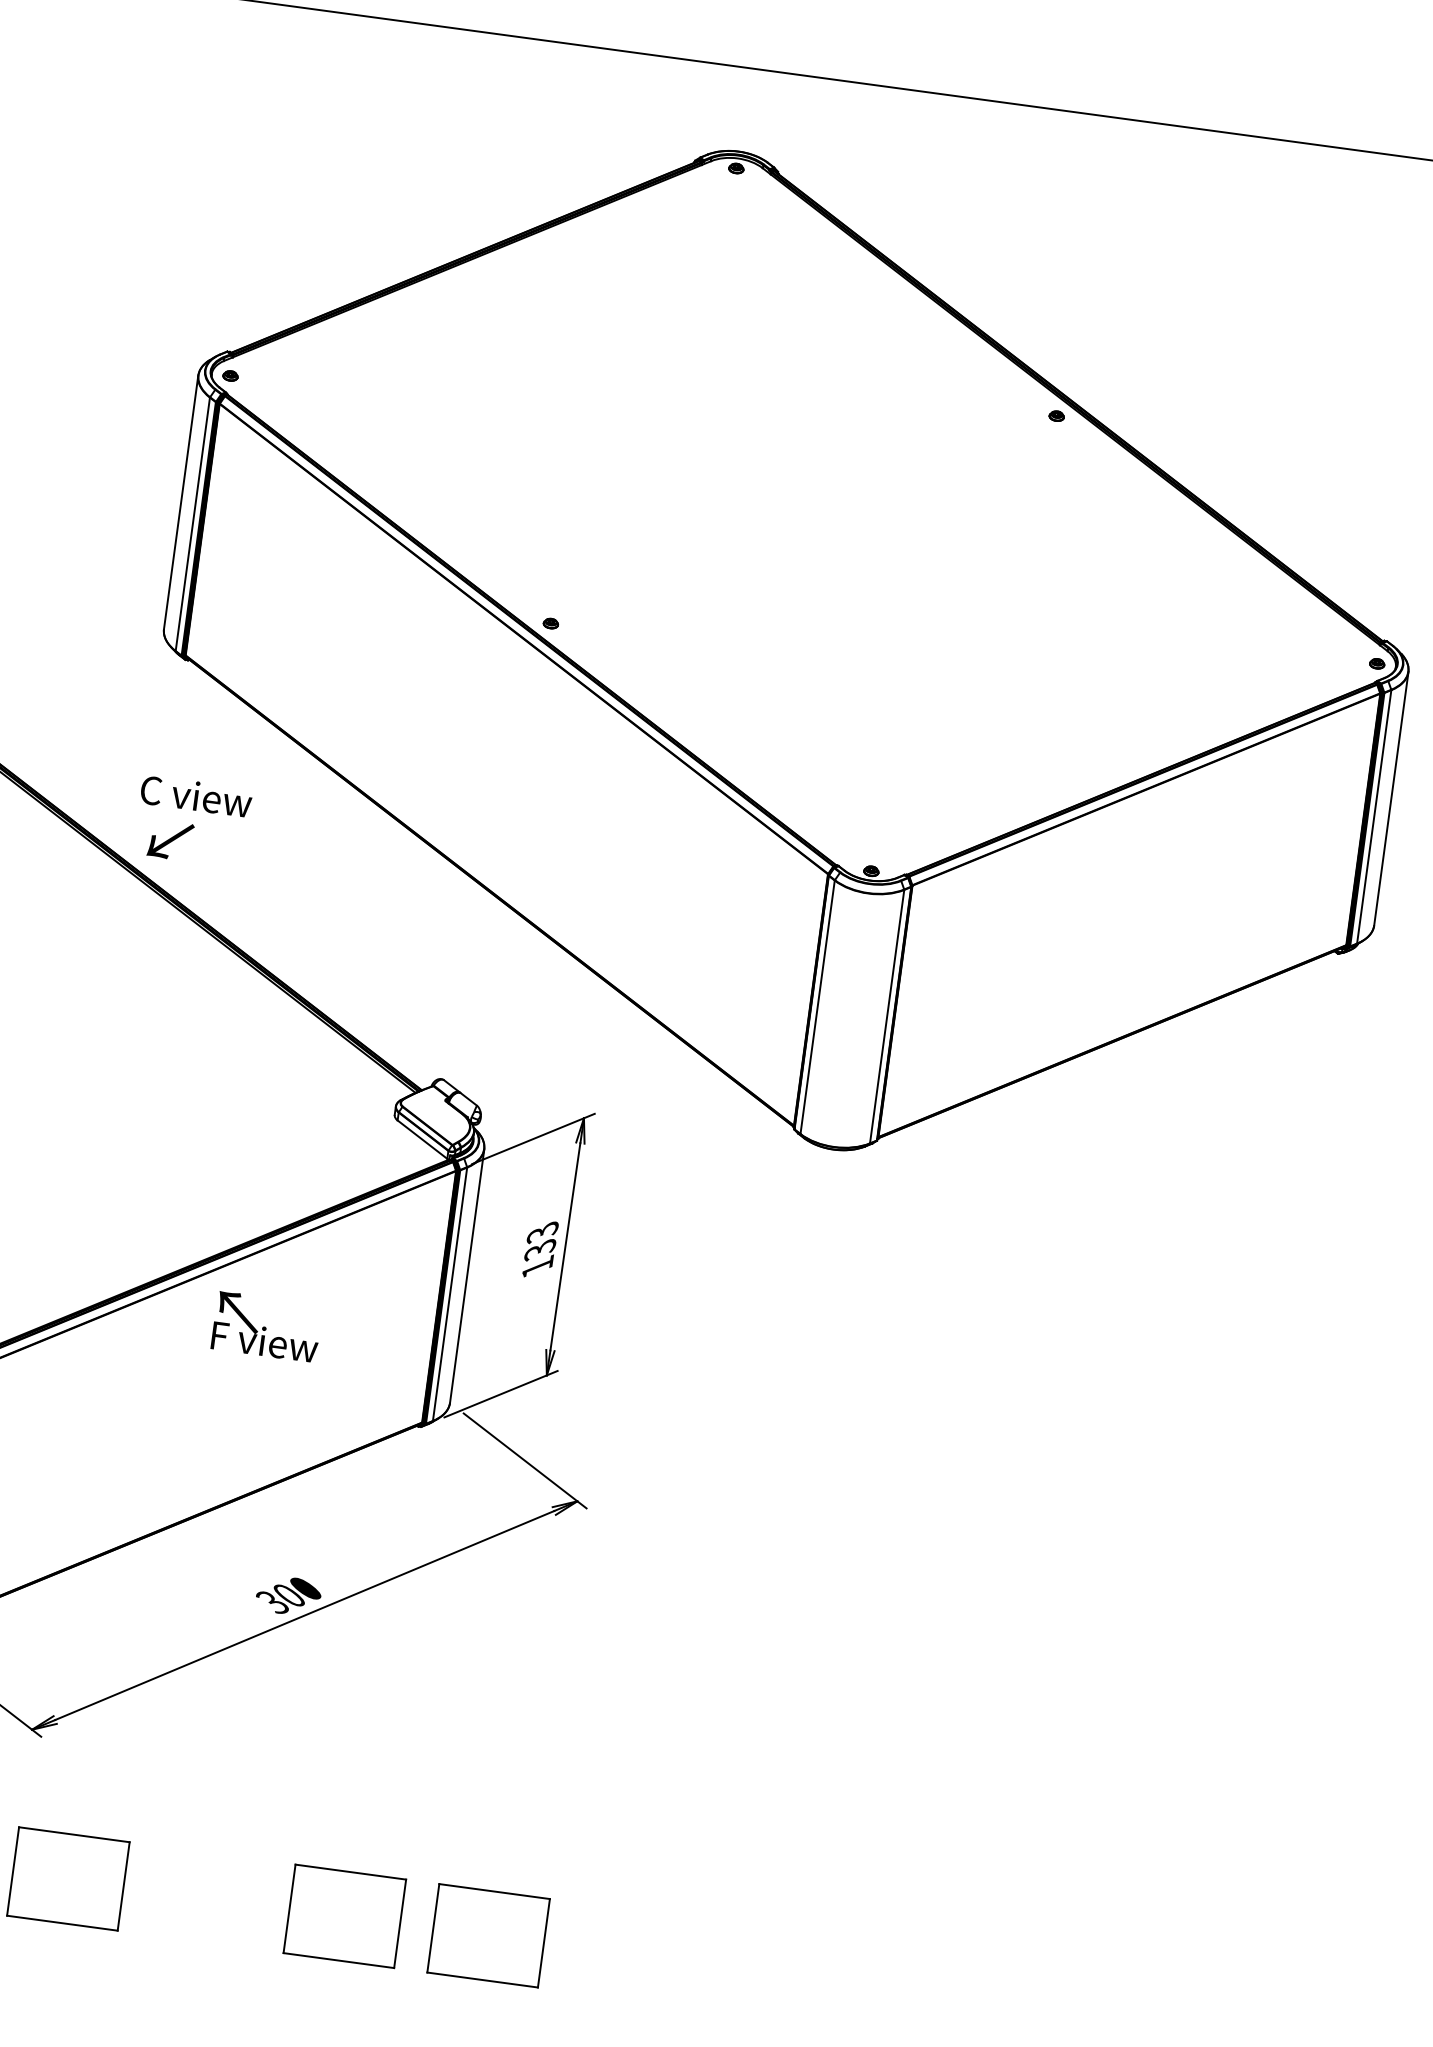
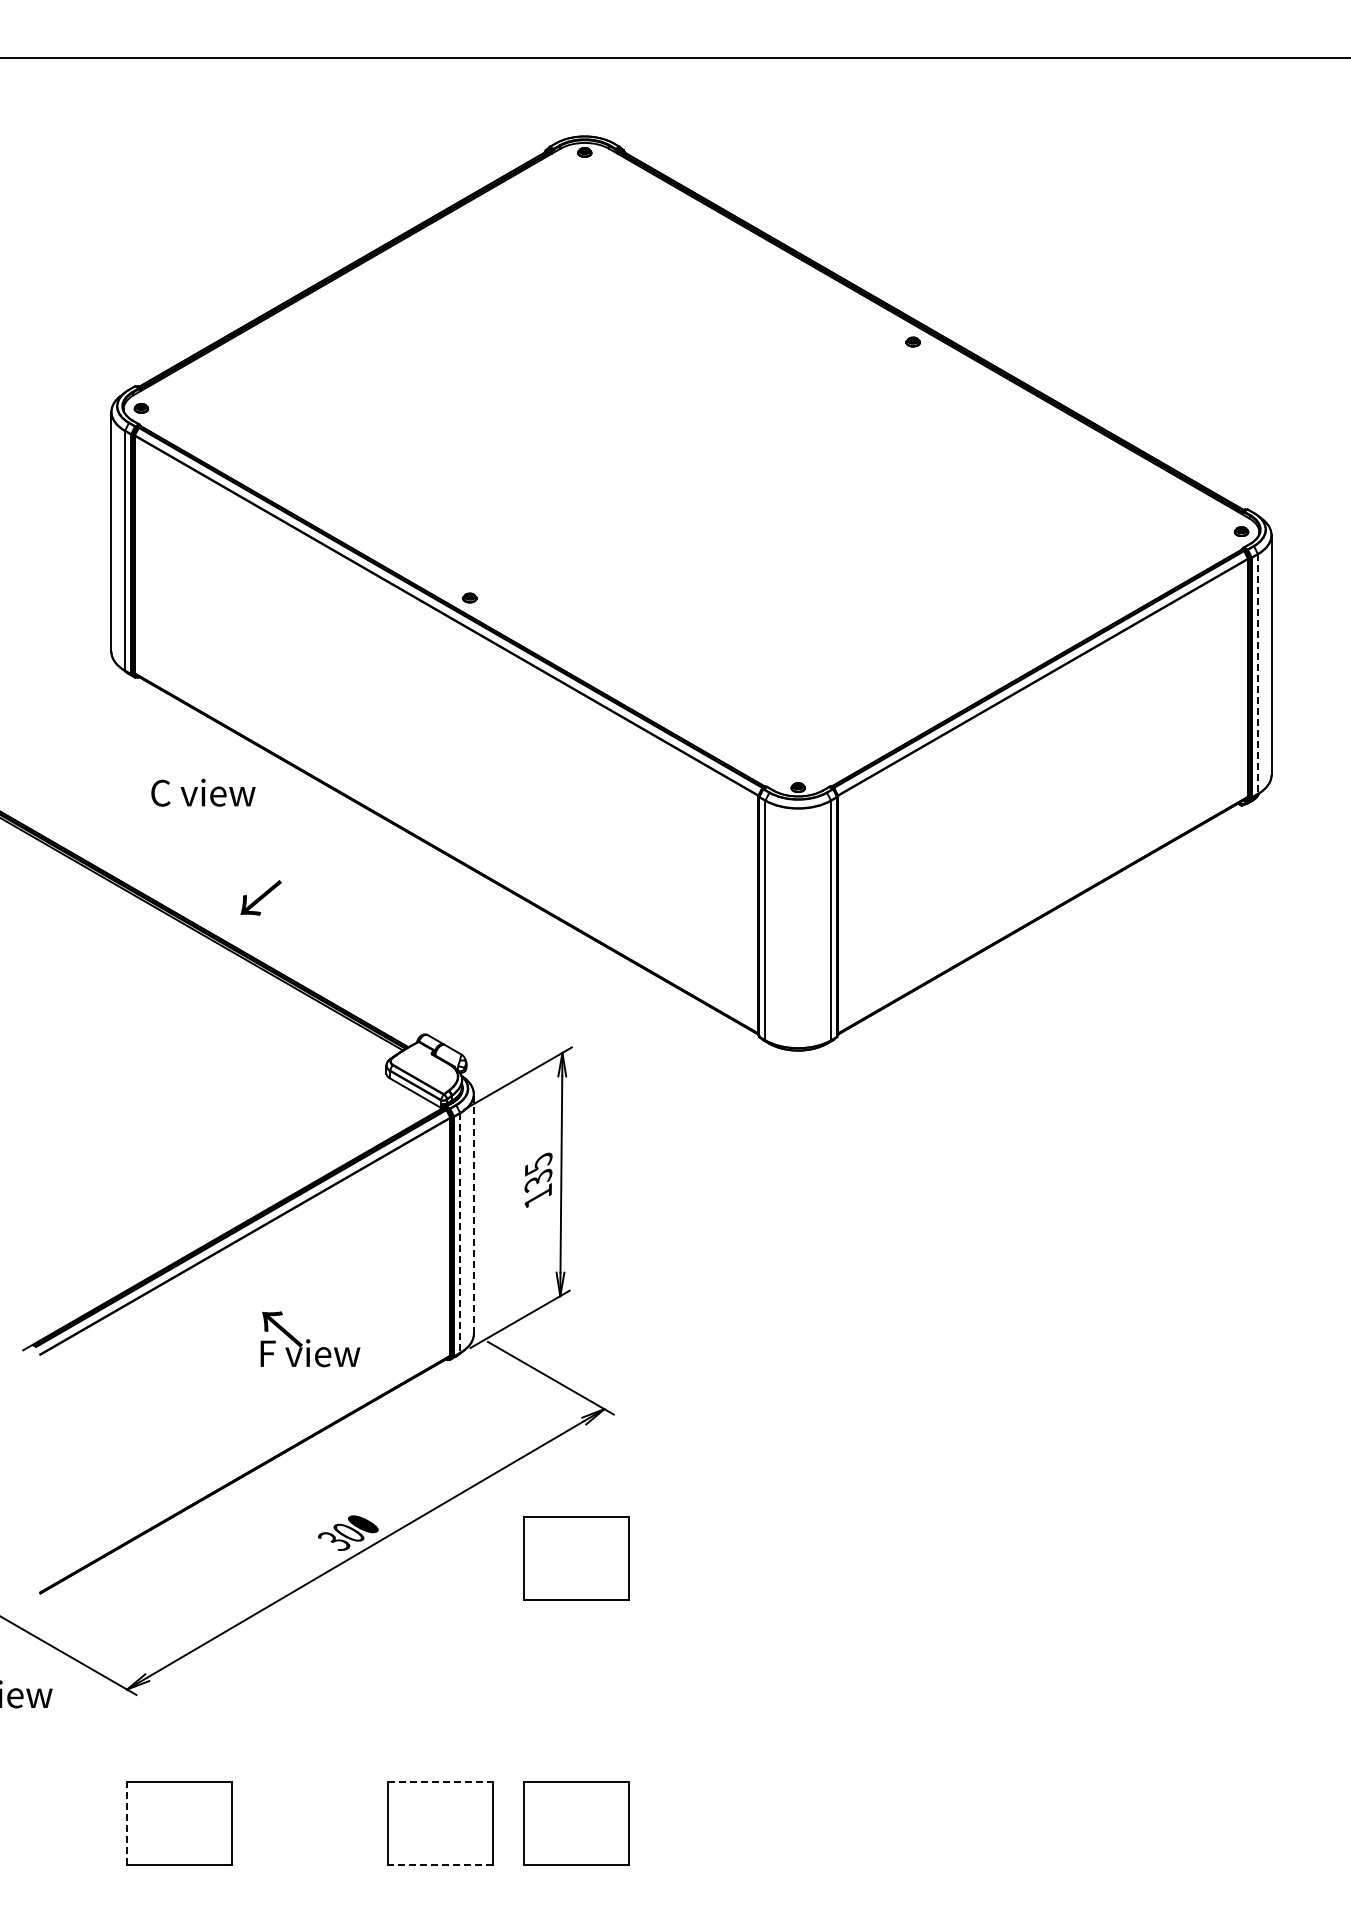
text: (196, 796) -> (203, 792), moved
line: (1374, 817) -> (1258, 674), solid -> dashed
text: (170, 839) -> (260, 897), moved
text: (542, 1232) -> (538, 1164), 133 -> 135
line: (466, 1276) -> (473, 1214), solid -> dashed
line: (450, 1294) -> (460, 1233), solid -> dashed
text: (266, 1327) -> (310, 1339), moved
part: (526, 1655) -> (576, 1558), added
line: (13, 1871) -> (127, 1823), solid -> dashed
line: (351, 1872) -> (441, 1781), solid -> dashed
line: (338, 1960) -> (440, 1865), solid -> dashed

